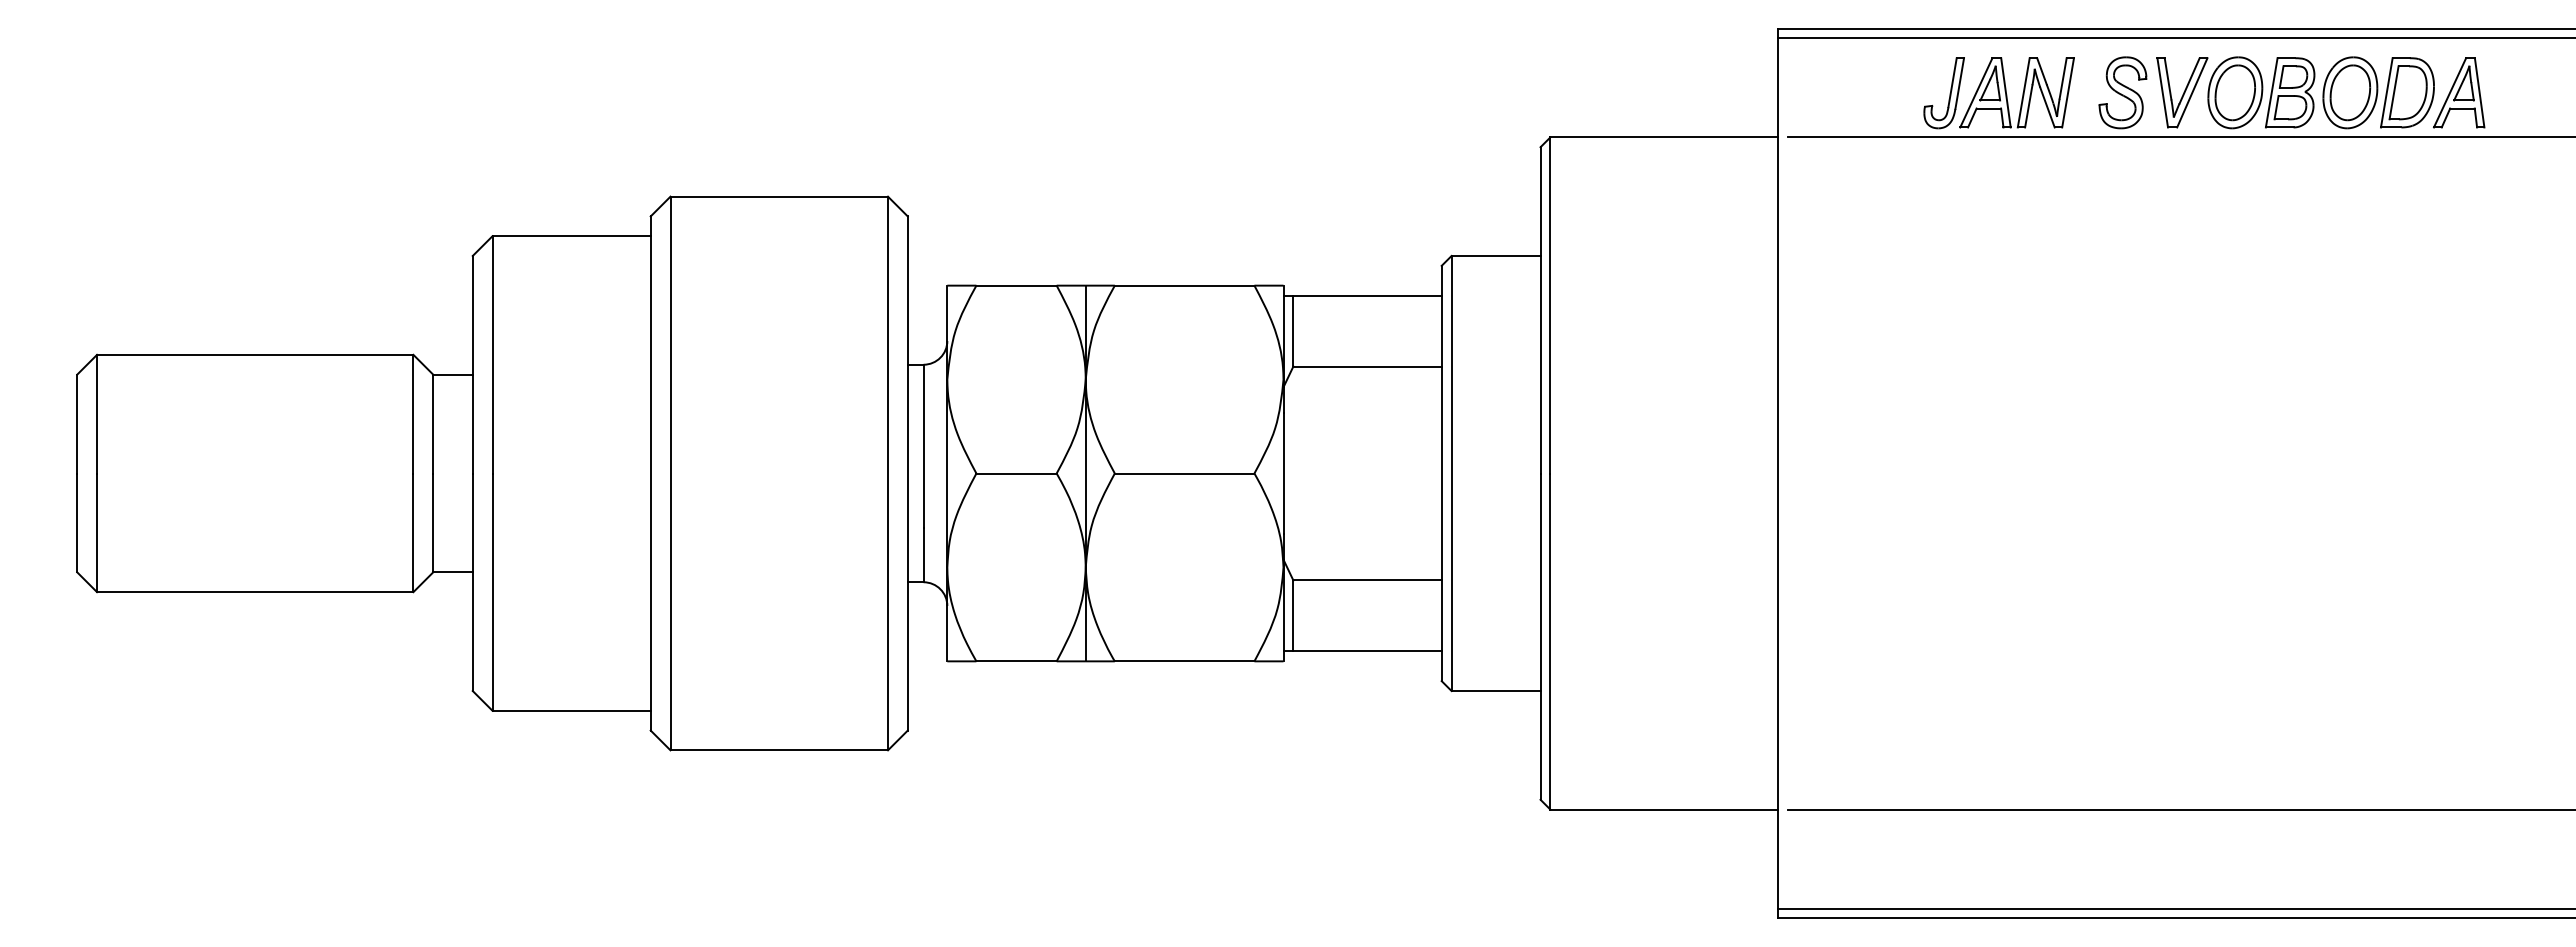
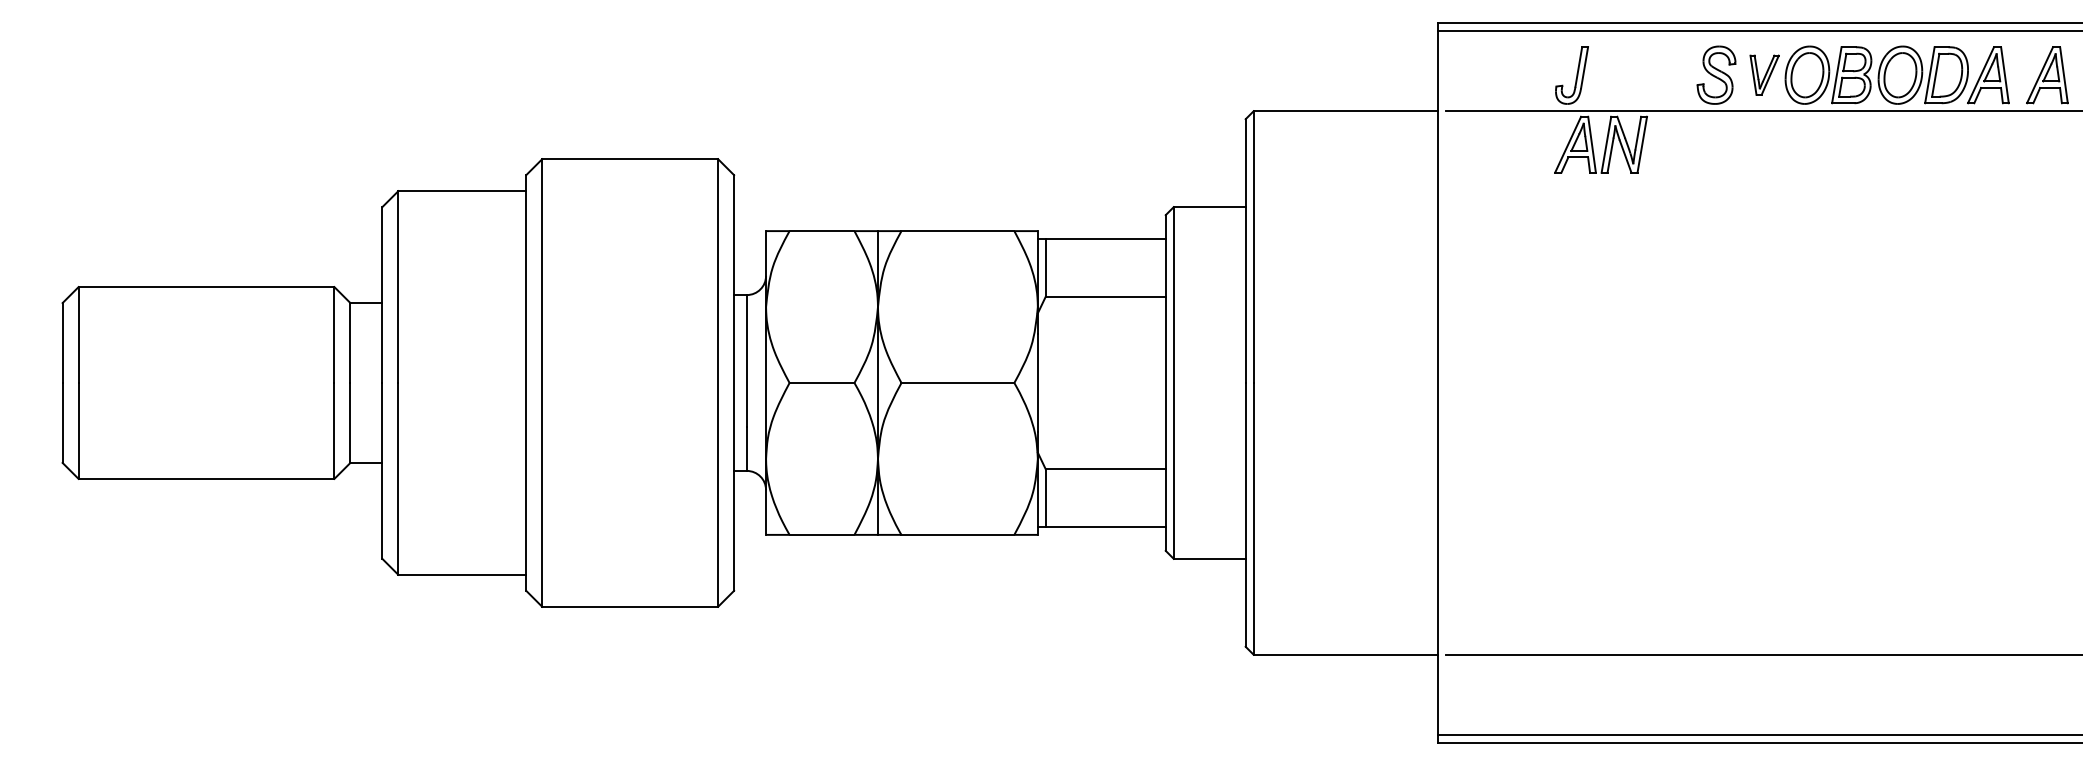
part: (2016, 92) -> (1600, 144), moved
part: (2182, 92) -> (1764, 74), size x0.7
part: (2532, 92) -> (2047, 74), added

